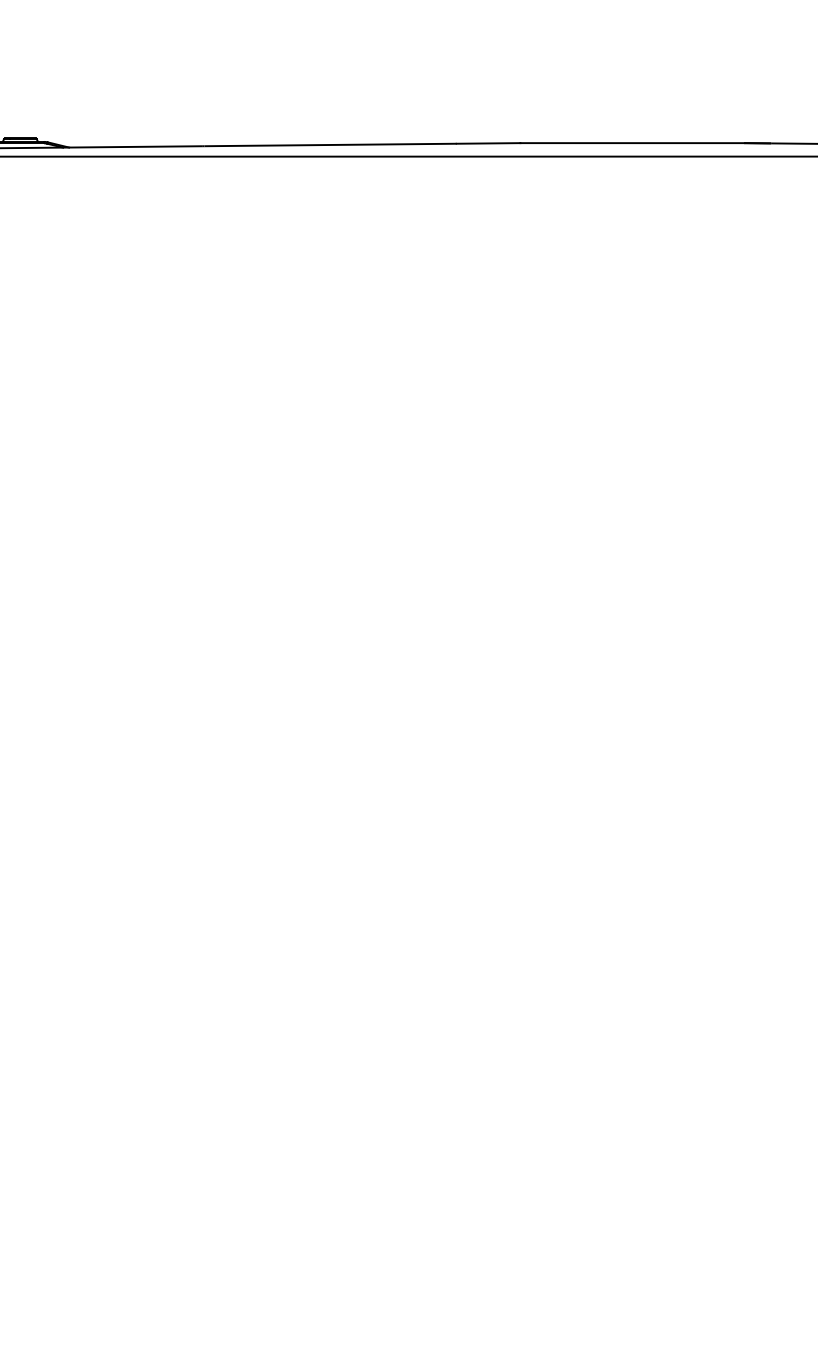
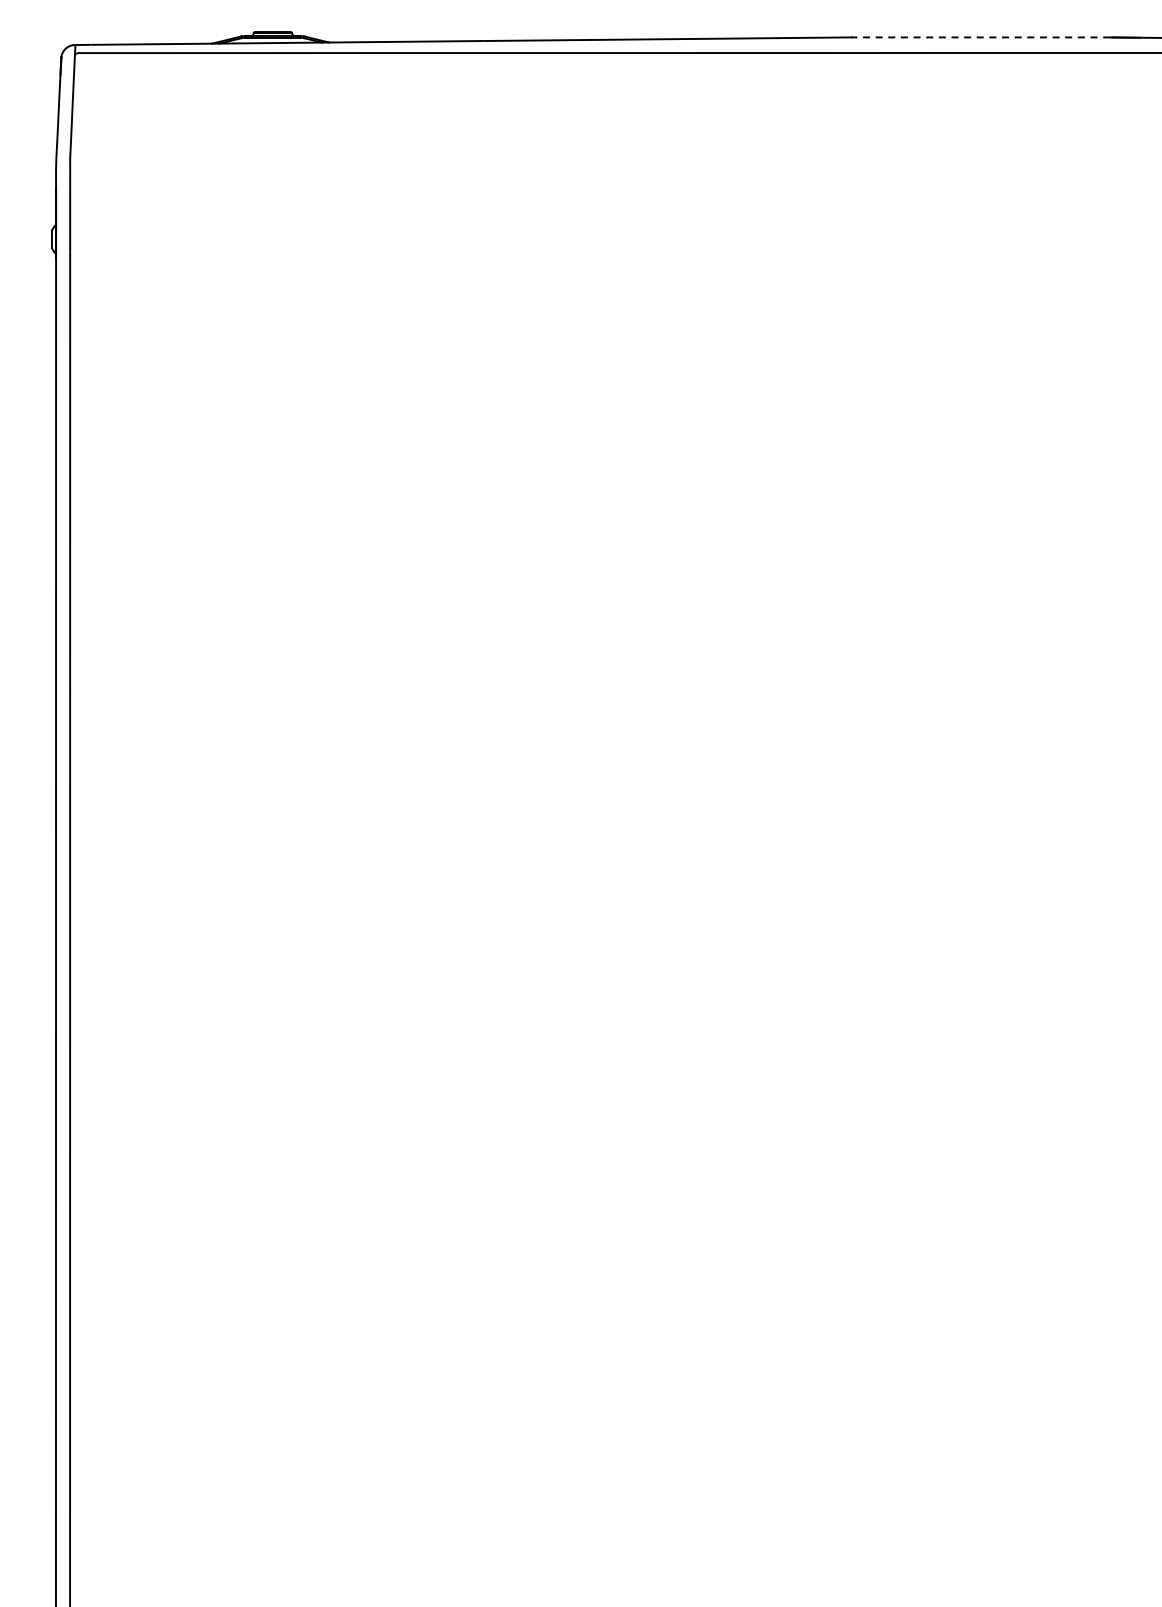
line: (632, 143) -> (980, 37), solid -> dashed

